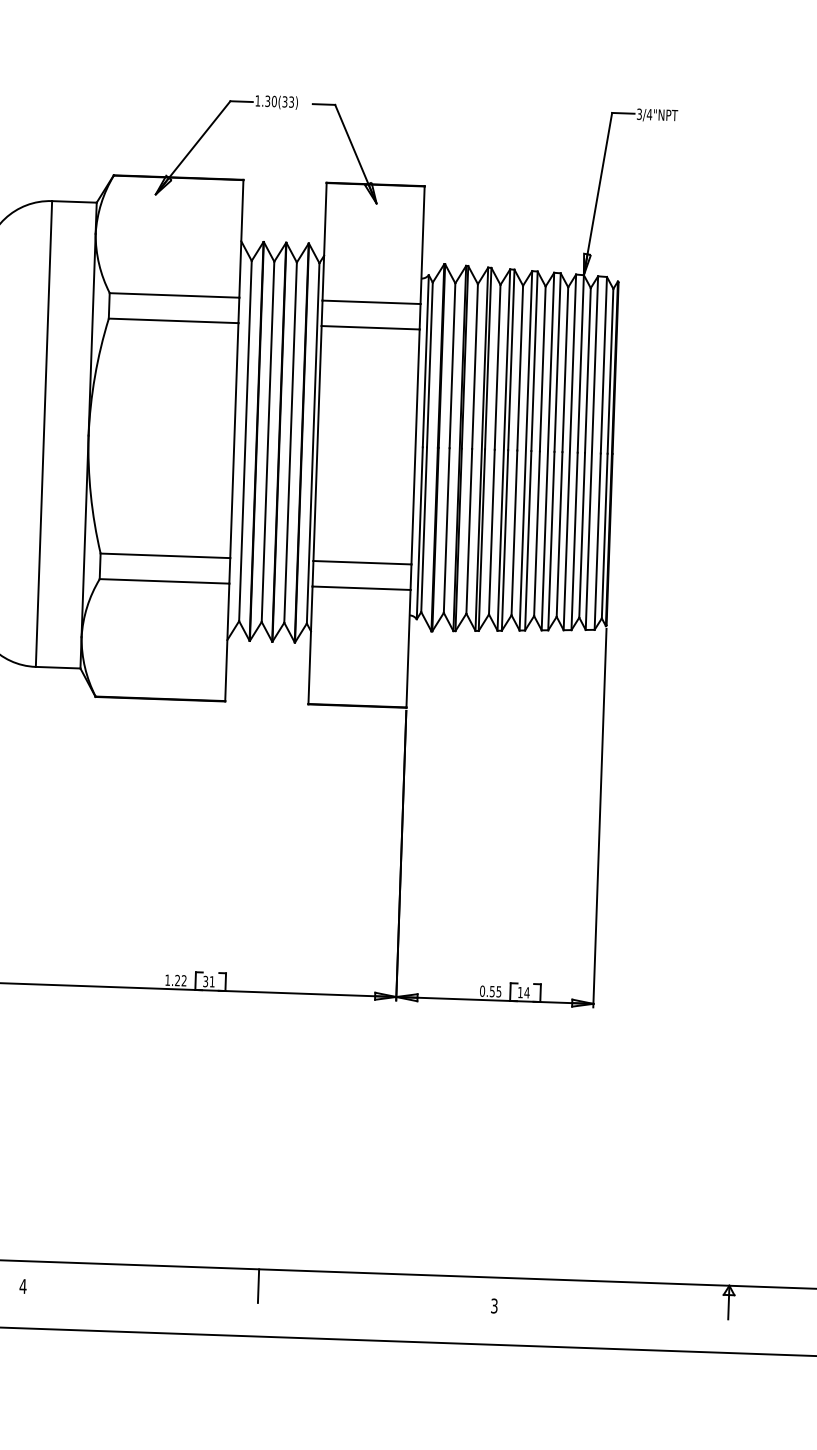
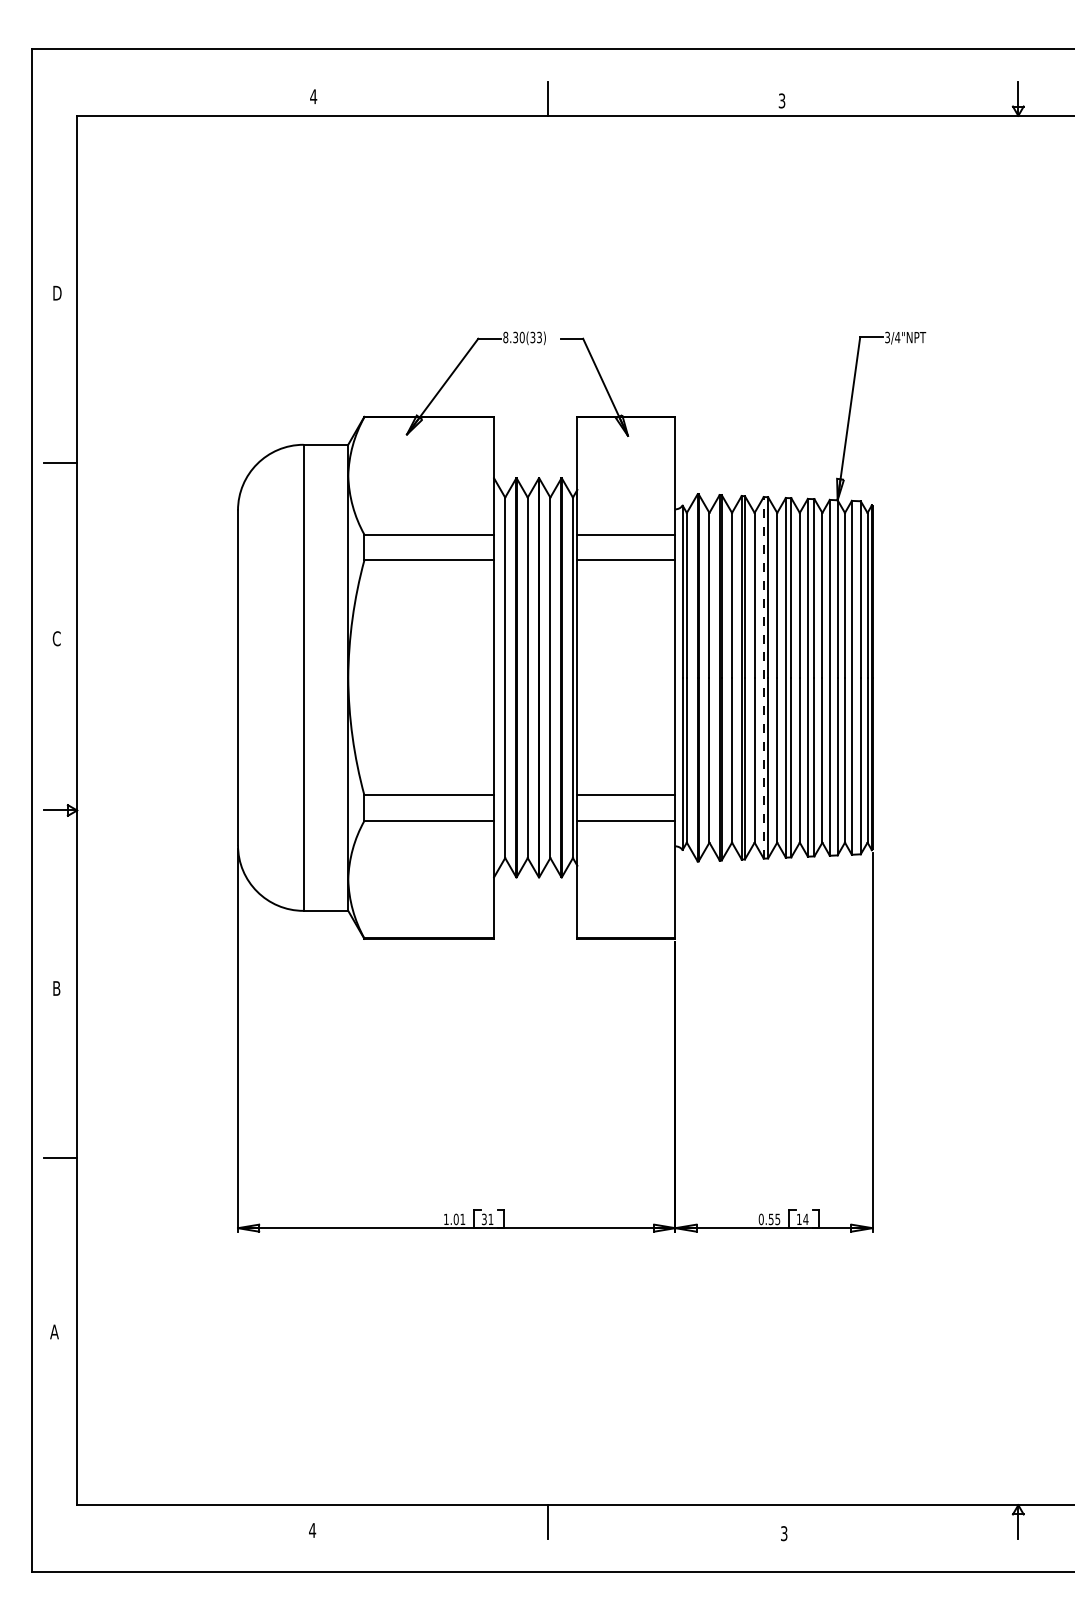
text: (257, 100) -> (505, 337), 1.30(33) -> 8.30(33)
line: (503, 449) -> (763, 677), solid -> dashed
text: (179, 980) -> (458, 1219), 1.22 -> 1.01

